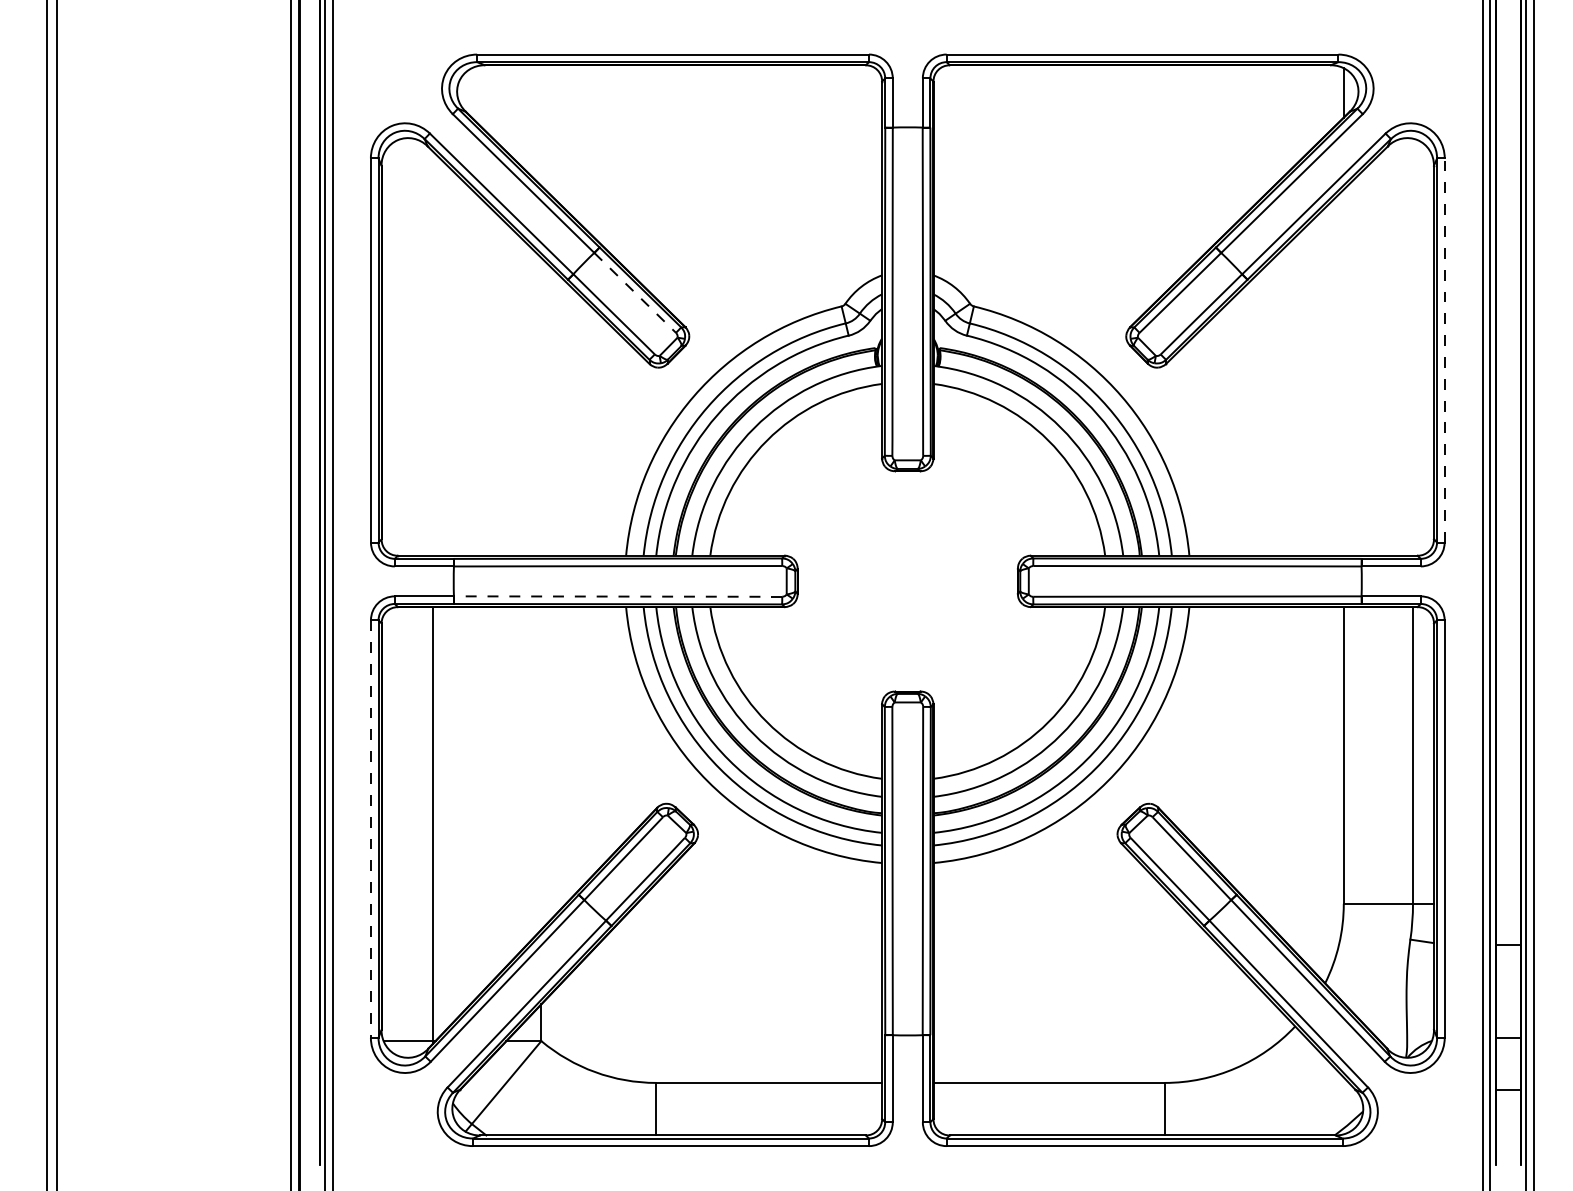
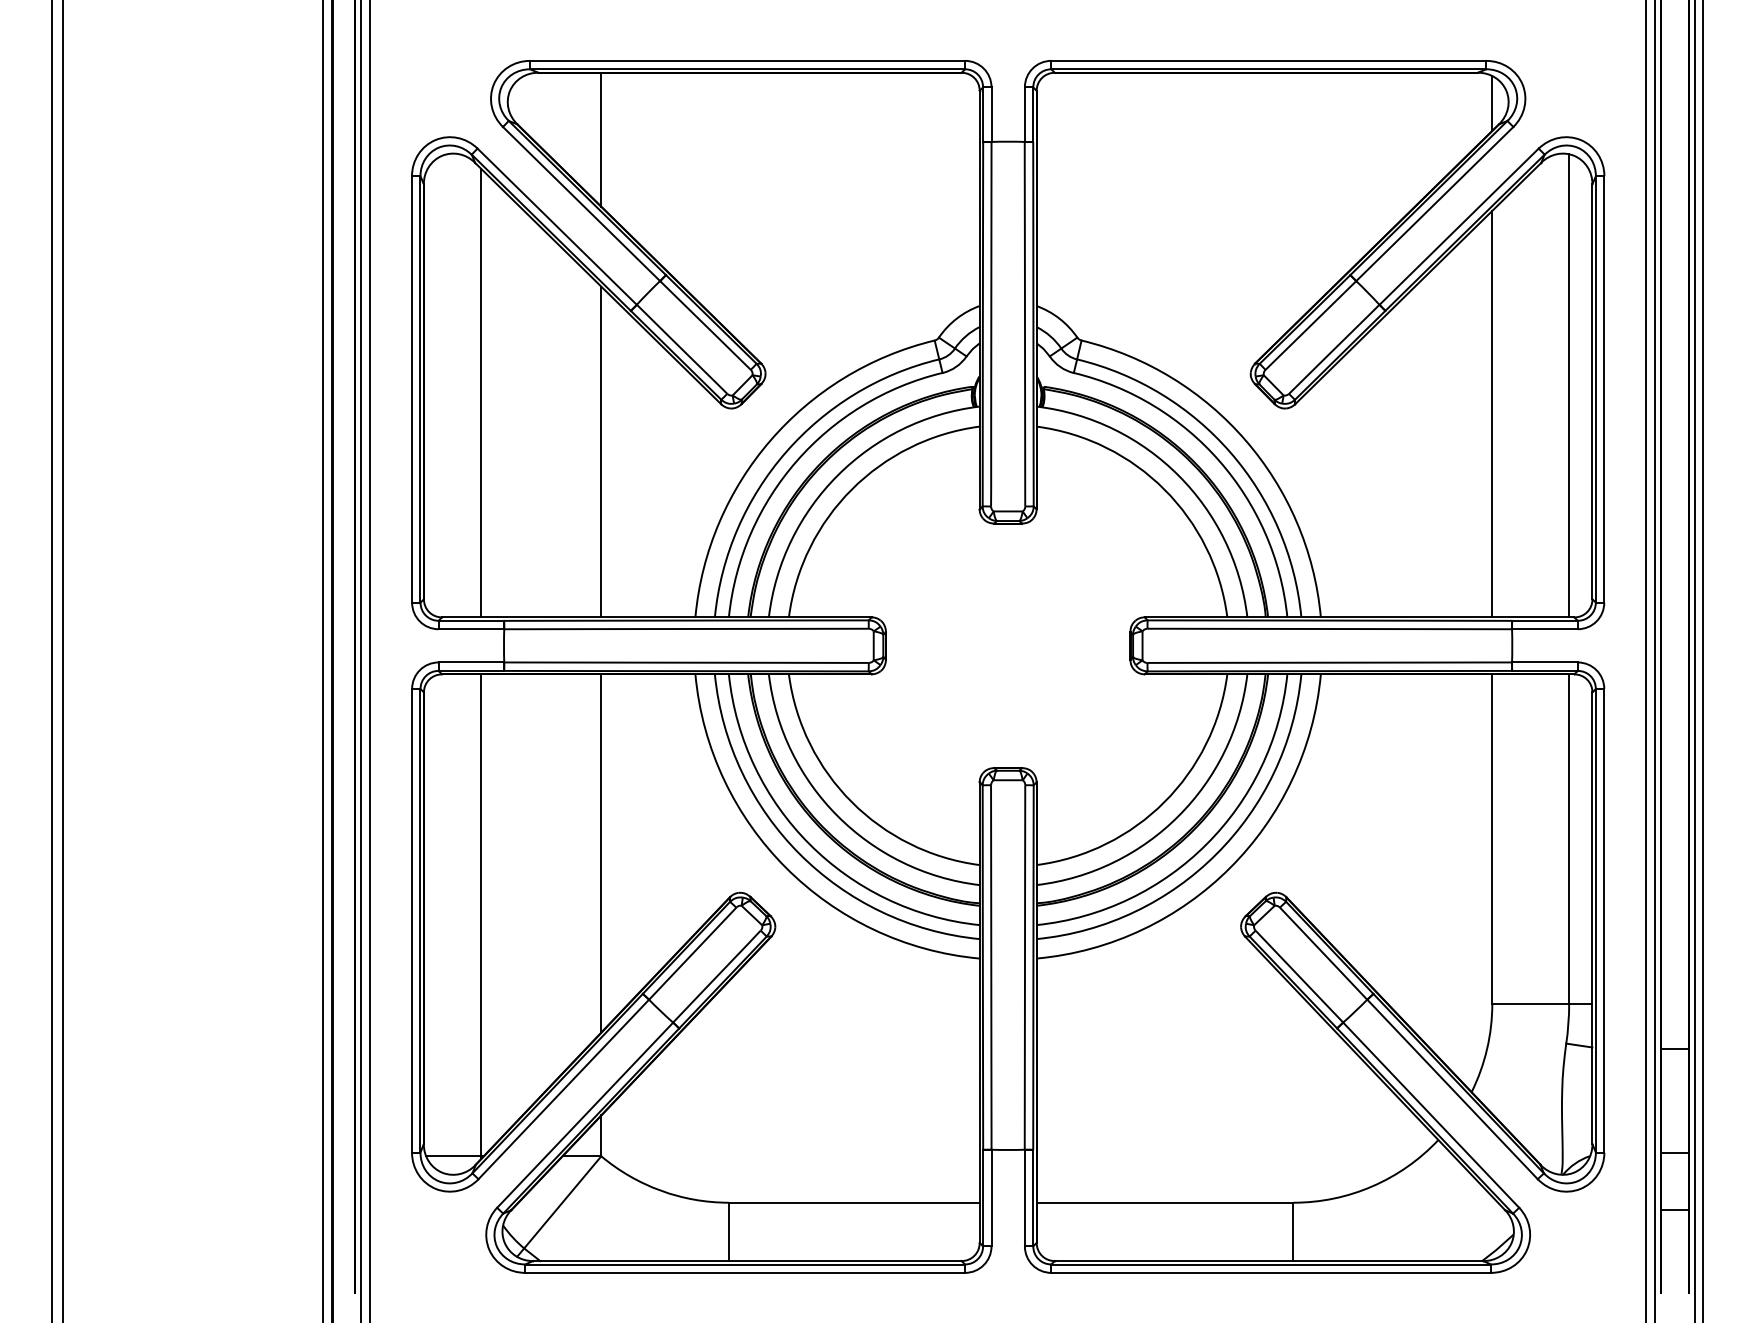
line: (541, 125) -> (601, 139), added
line: (635, 292) -> (705, 325), dashed -> solid
line: (1413, 346) -> (1569, 385), added
line: (1444, 349) -> (1604, 388), dashed -> solid
line: (433, 353) -> (481, 392), added
line: (1343, 372) -> (1492, 413), added
line: (541, 406) -> (601, 451), added
line: (618, 596) -> (687, 662), dashed -> solid
line: (541, 768) -> (601, 853), added
line: (370, 828) -> (411, 920), dashed -> solid

